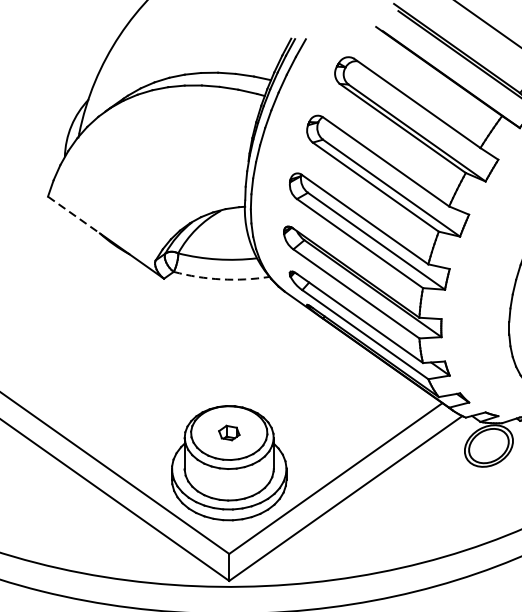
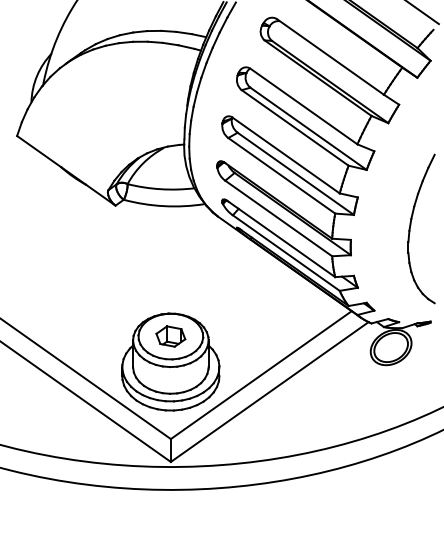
line: (74, 214) -> (39, 151), dashed -> solid
arc: (220, 279) -> (163, 206), dashed -> solid
part: (228, 433) -> (170, 336), size x1.67

